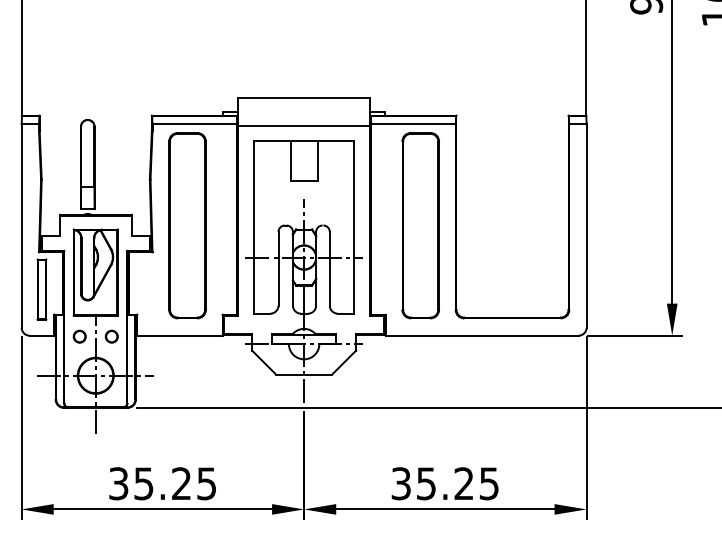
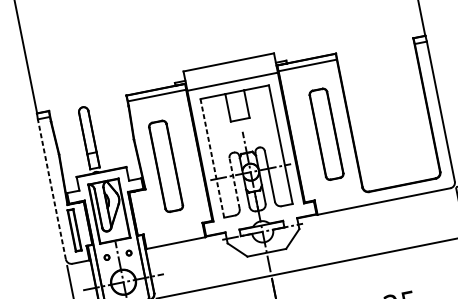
part: (187, 225) -> (166, 166), size x0.7
part: (420, 225) -> (326, 134), size x0.7
line: (21, 226) -> (51, 189), solid -> dashed
line: (254, 228) -> (212, 159), solid -> dashed
line: (278, 268) -> (234, 183), solid -> dashed
circle: (79, 336) -> (106, 257), size x0.6
circle: (111, 336) -> (128, 253), size x0.6

